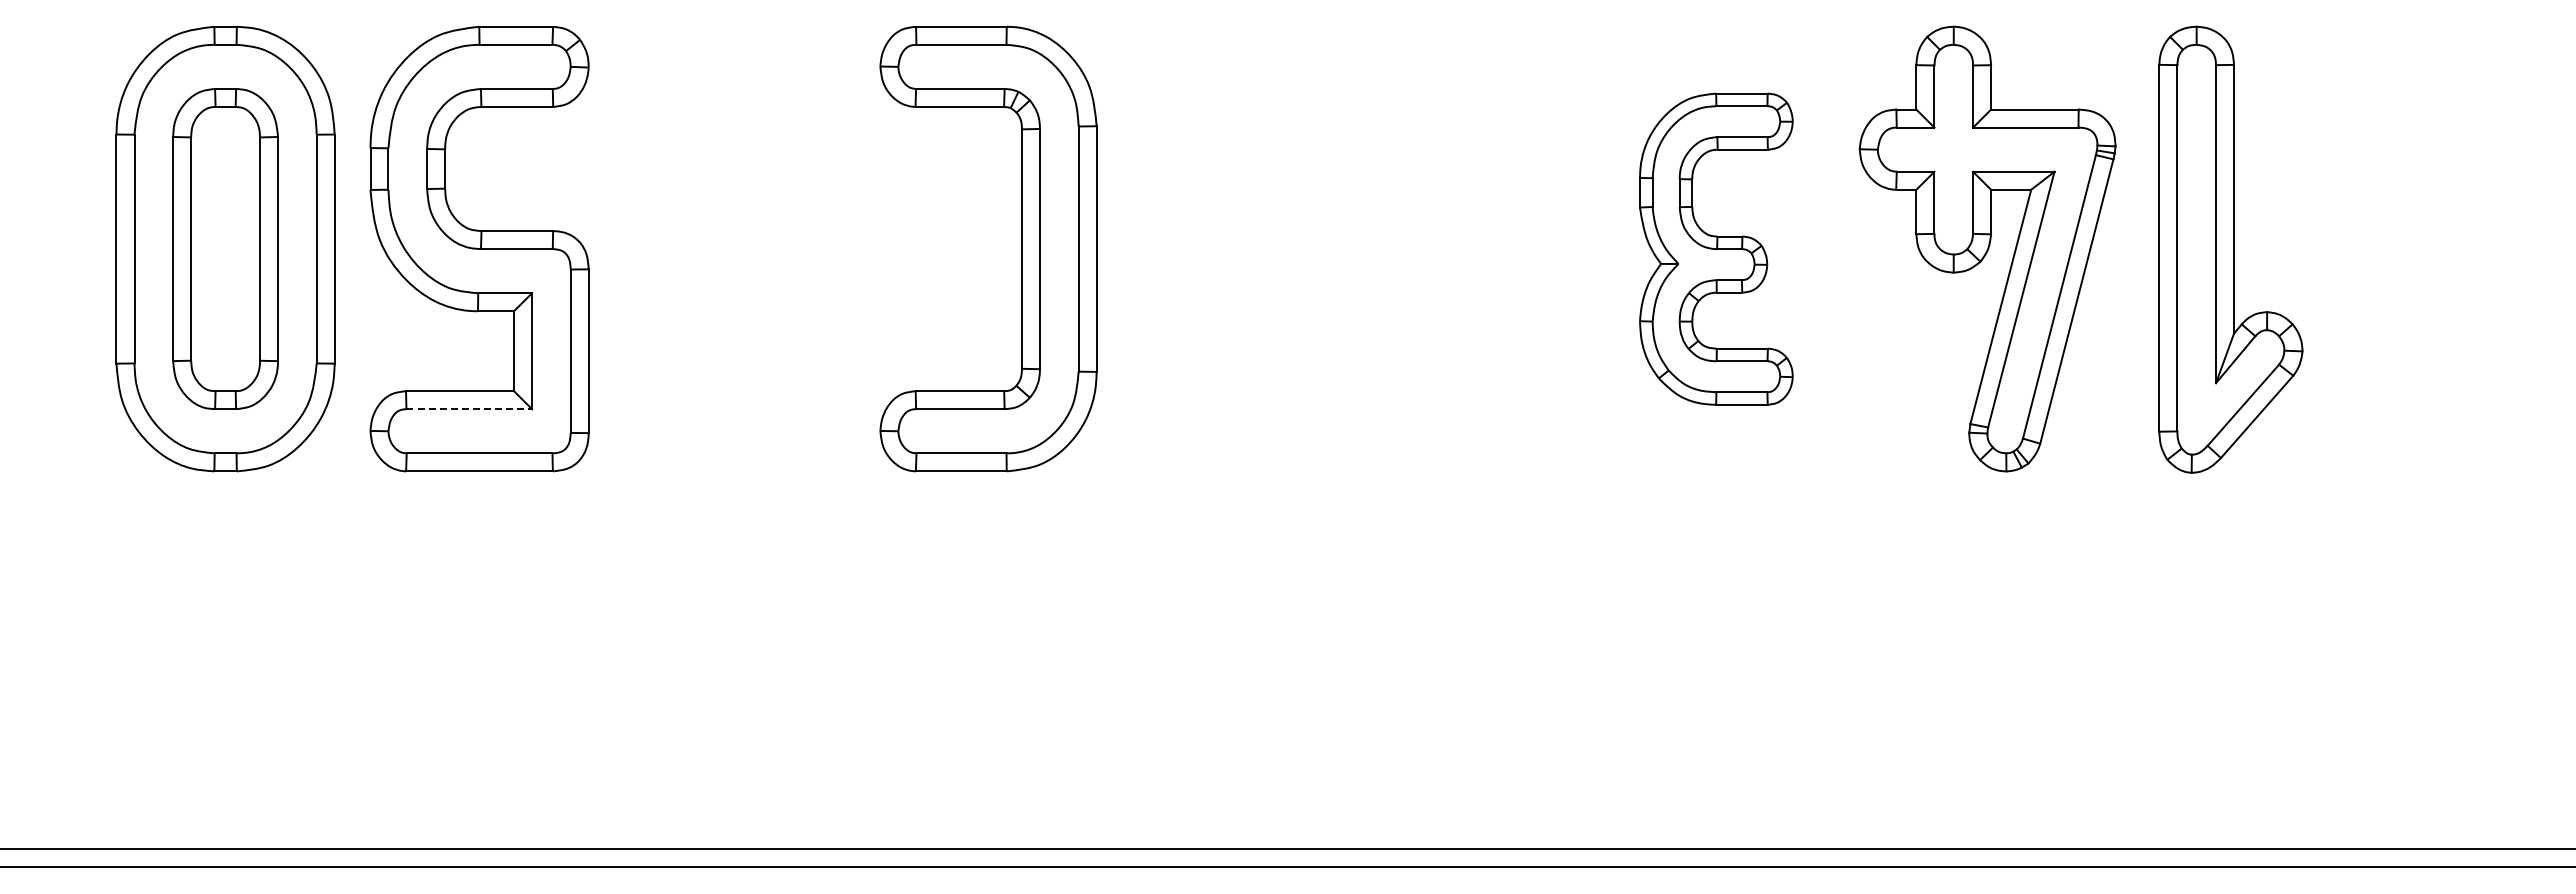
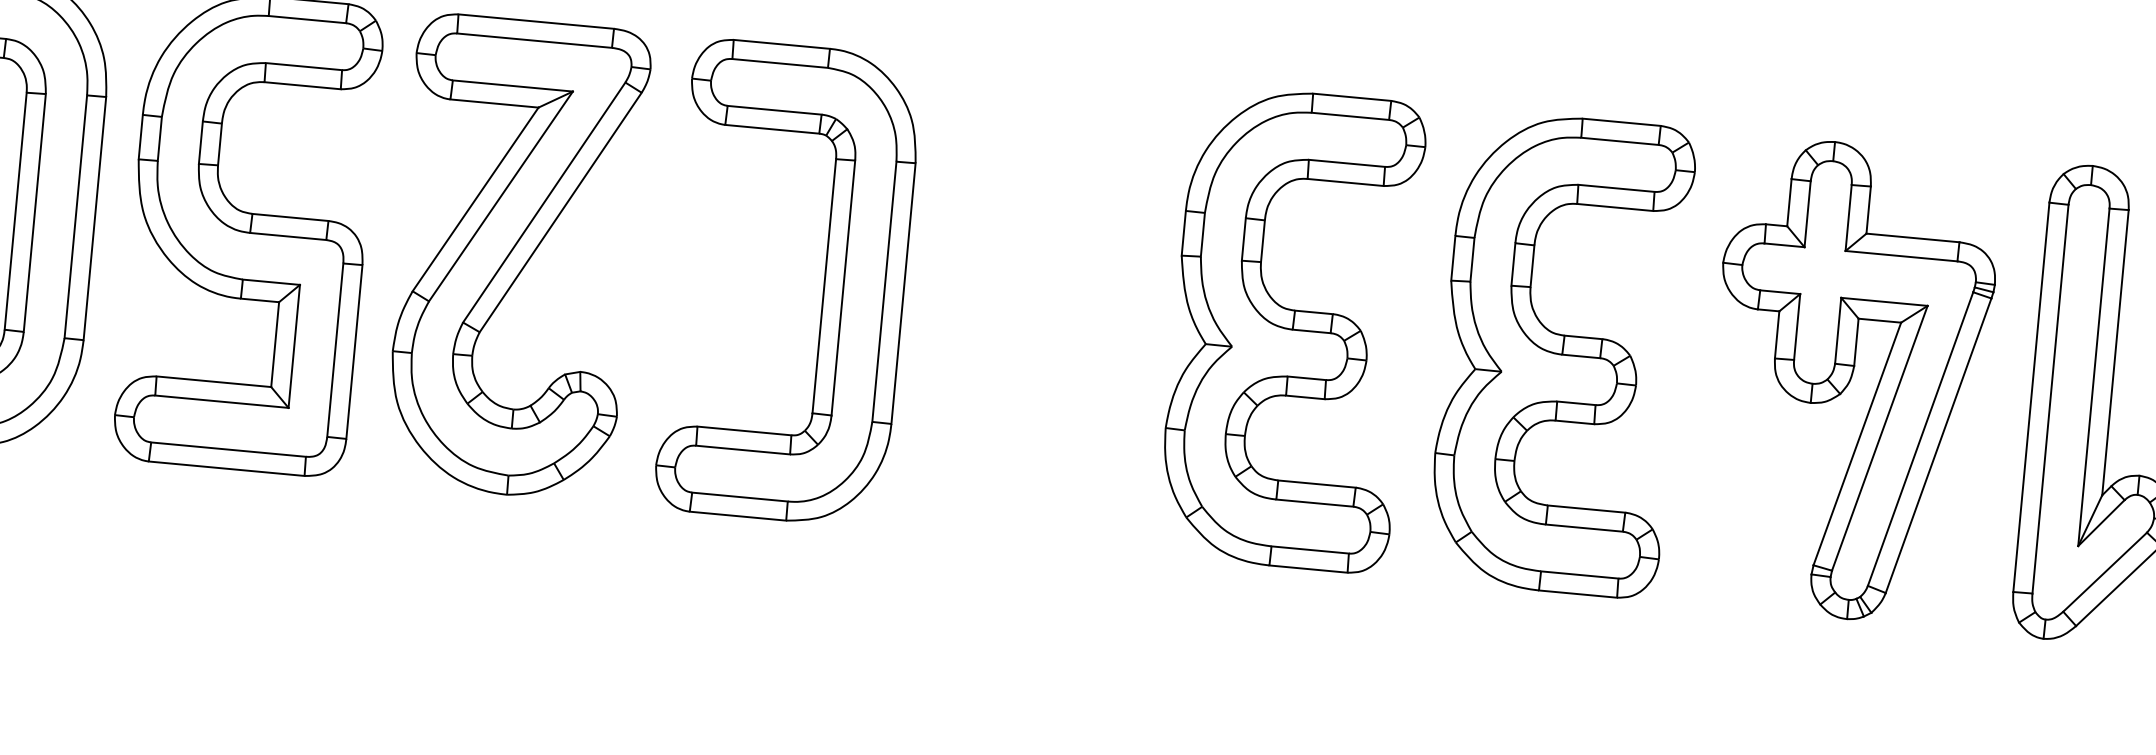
part: (730, 249) -> (514, 257), added
part: (1462, 249) -> (1291, 330), added
part: (1716, 249) -> (1561, 355), size x1.43
line: (469, 409) -> (222, 402), dashed -> solid

